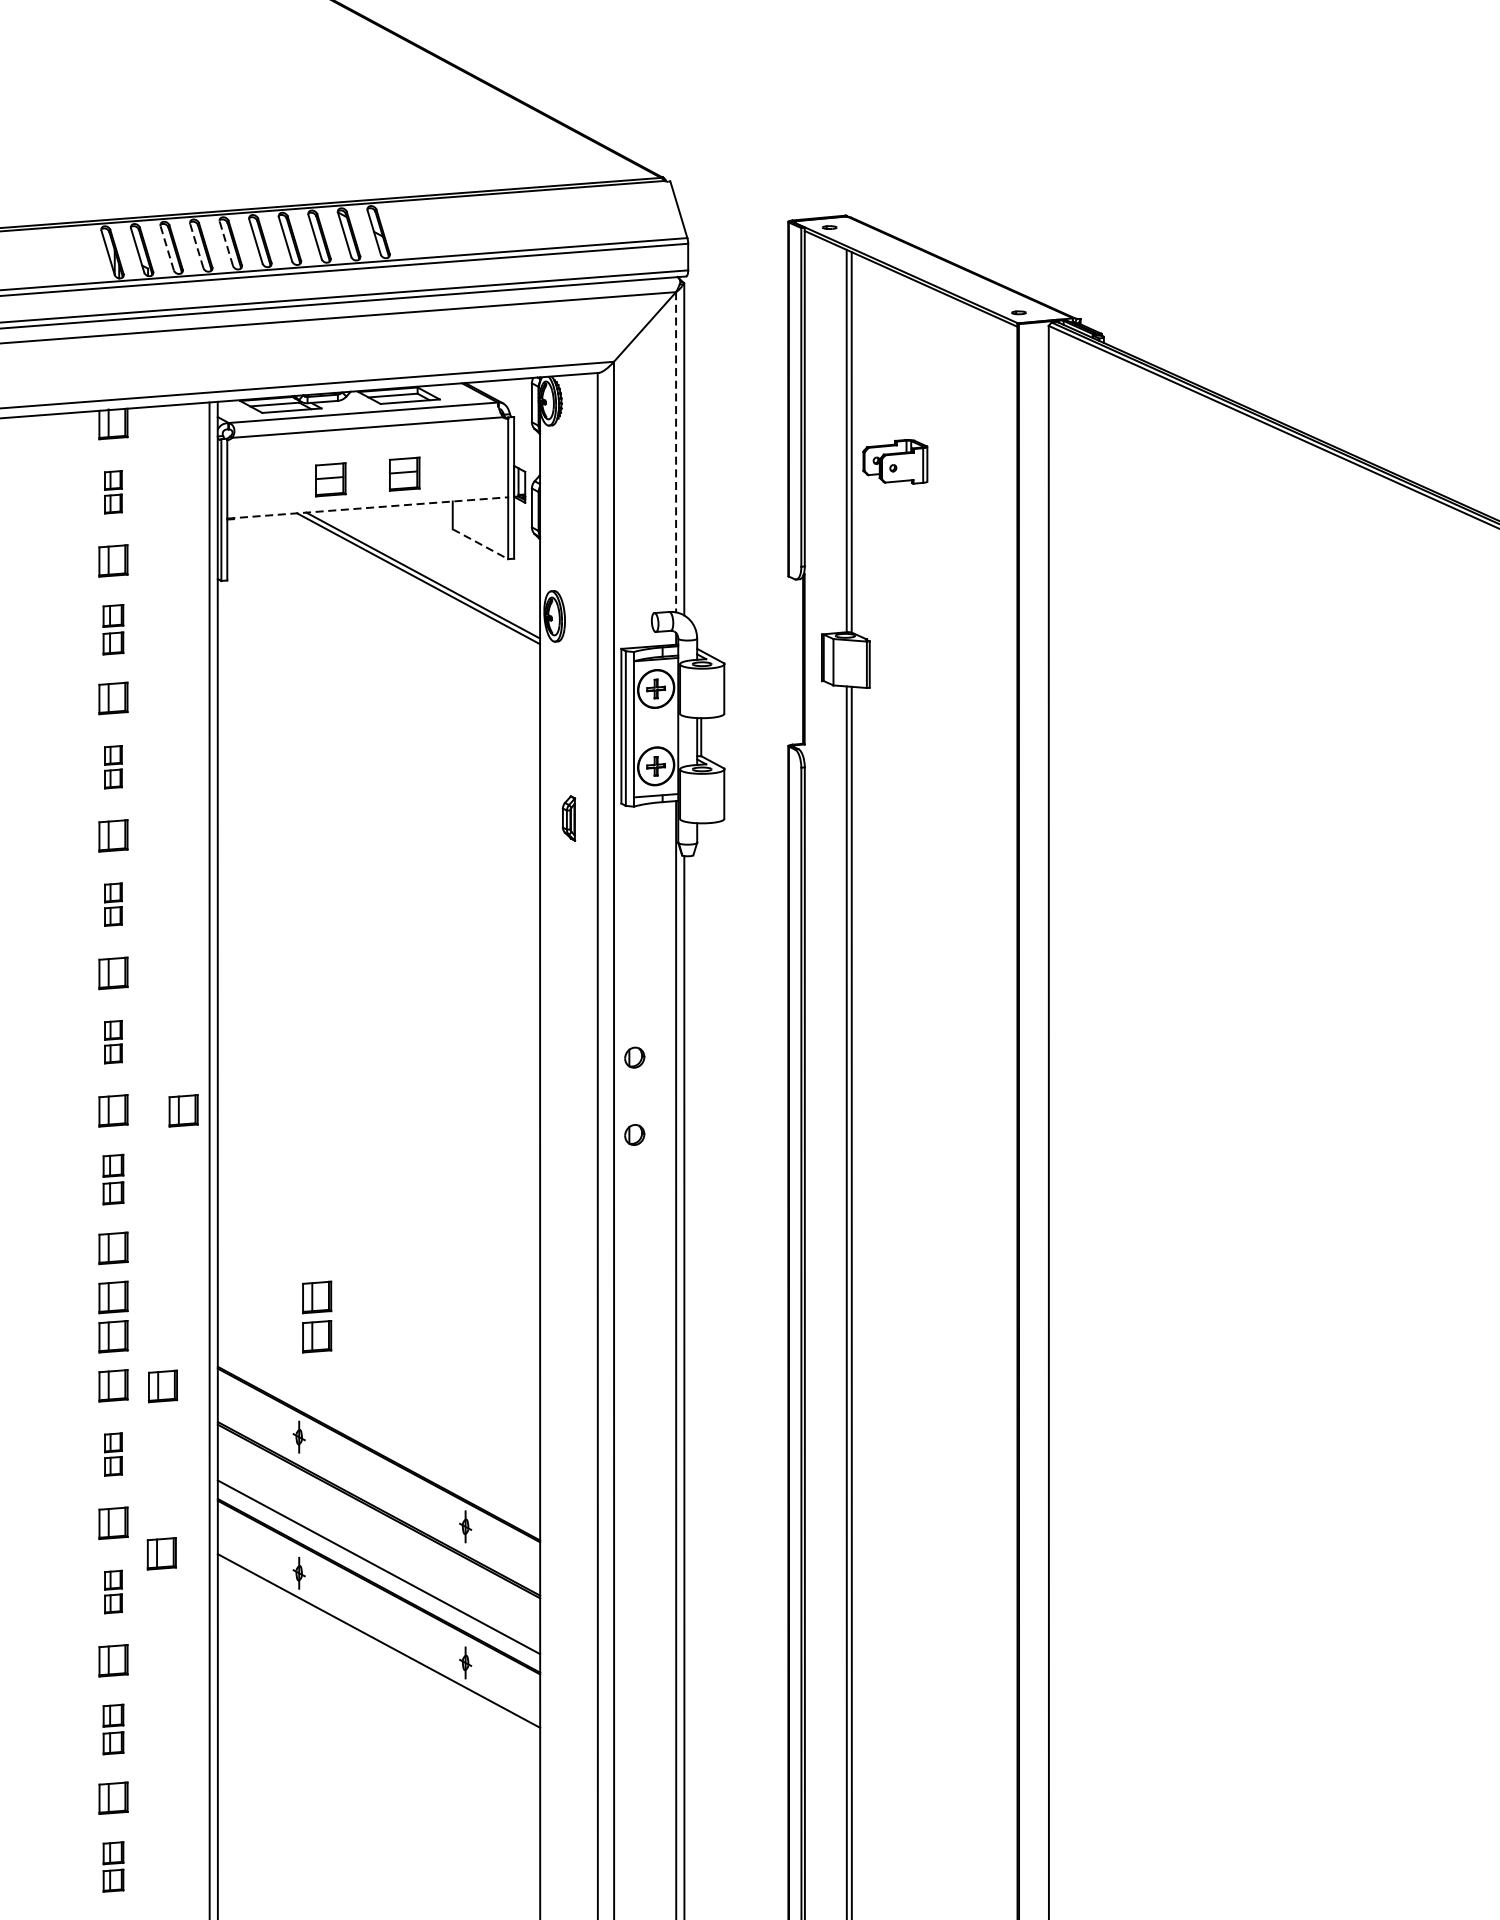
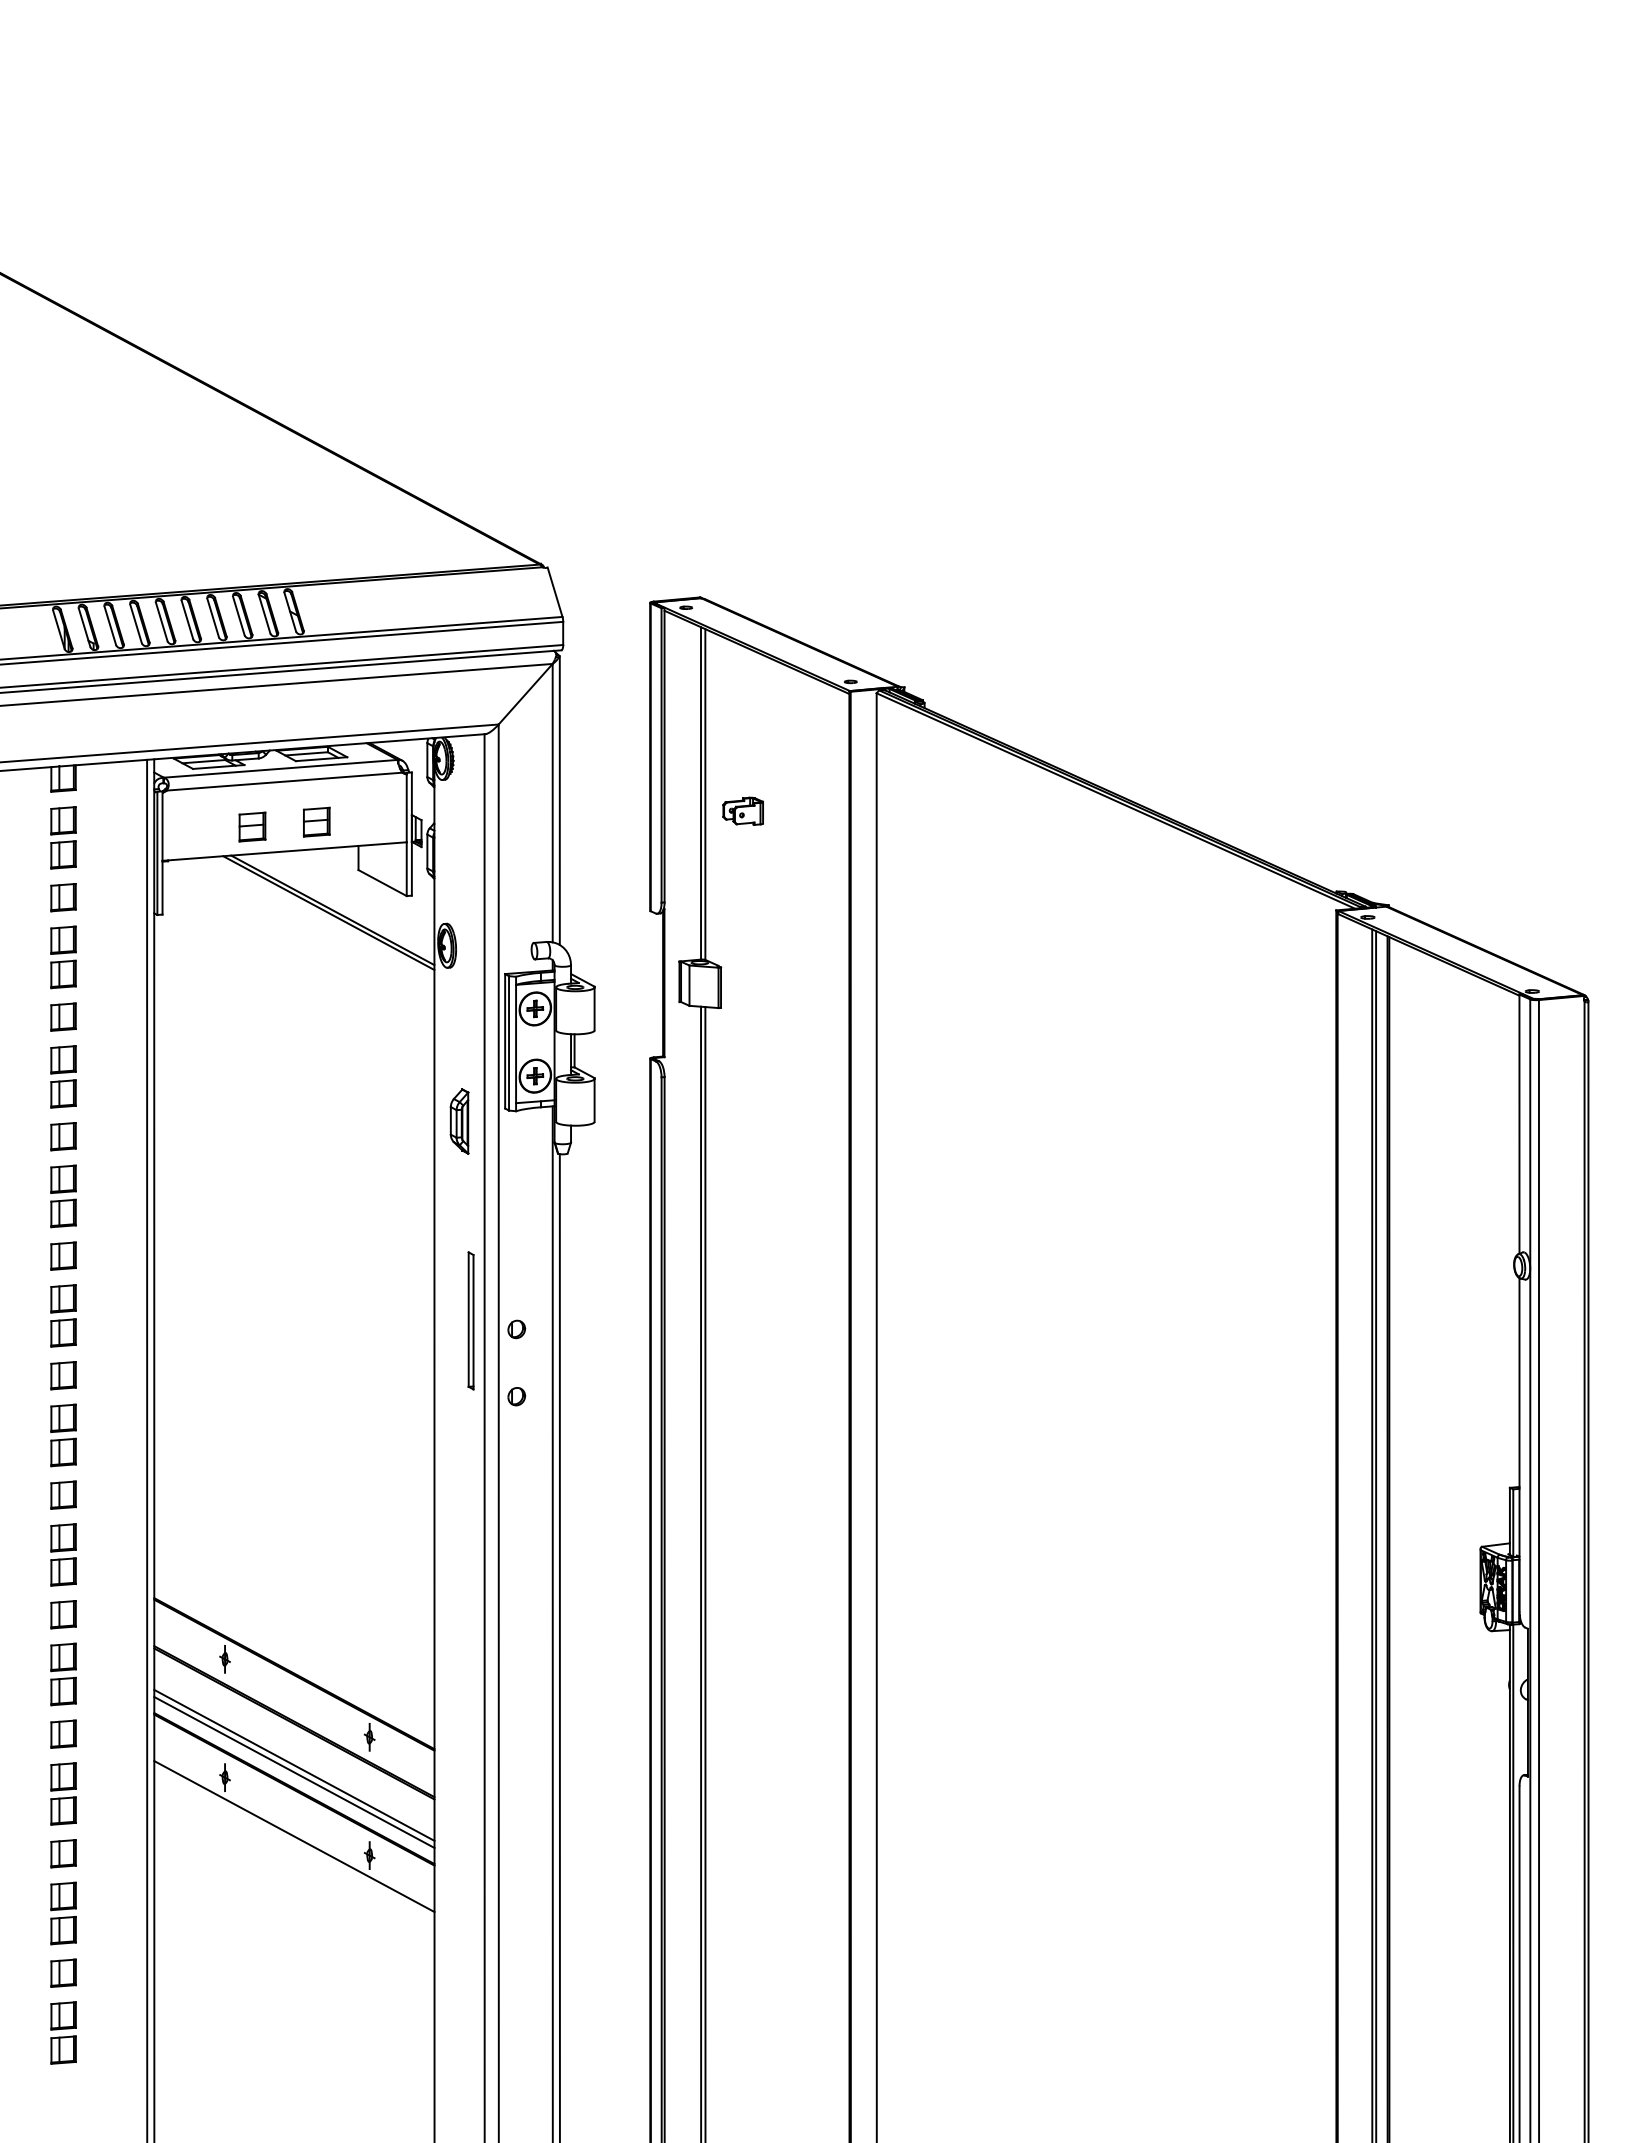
line: (226, 243) -> (161, 621), dashed -> solid
line: (196, 245) -> (135, 623), dashed -> solid
line: (167, 247) -> (110, 625), dashed -> solid
line: (675, 452) -> (552, 803), dashed -> solid
part: (894, 460) -> (742, 810), size x0.71
part: (113, 491) -> (63, 837), size x1.67
line: (368, 507) -> (285, 851), dashed -> solid
line: (481, 544) -> (383, 883), dashed -> solid
part: (113, 629) -> (63, 957), size x1.43
part: (113, 766) -> (63, 1076), size x1.67
part: (568, 818) -> (459, 1121), size x1.67
part: (113, 904) -> (63, 1196), size x1.67
part: (113, 1041) -> (63, 1315), size x1.67
part: (581, 1047) -> (470, 1320), added
part: (183, 1110) -> (124, 1375), removed
part: (113, 1179) -> (63, 1435), size x1.43
part: (316, 1316) -> (240, 1554), removed
part: (162, 1385) -> (106, 1614), removed
part: (113, 1454) -> (63, 1674), size x1.67
part: (161, 1553) -> (105, 1760), removed
line: (379, 1558) -> (294, 1764), added
part: (113, 1591) -> (63, 1793), size x1.67
part: (113, 1729) -> (63, 1913), size x1.43
part: (113, 1866) -> (63, 2032), size x1.43

